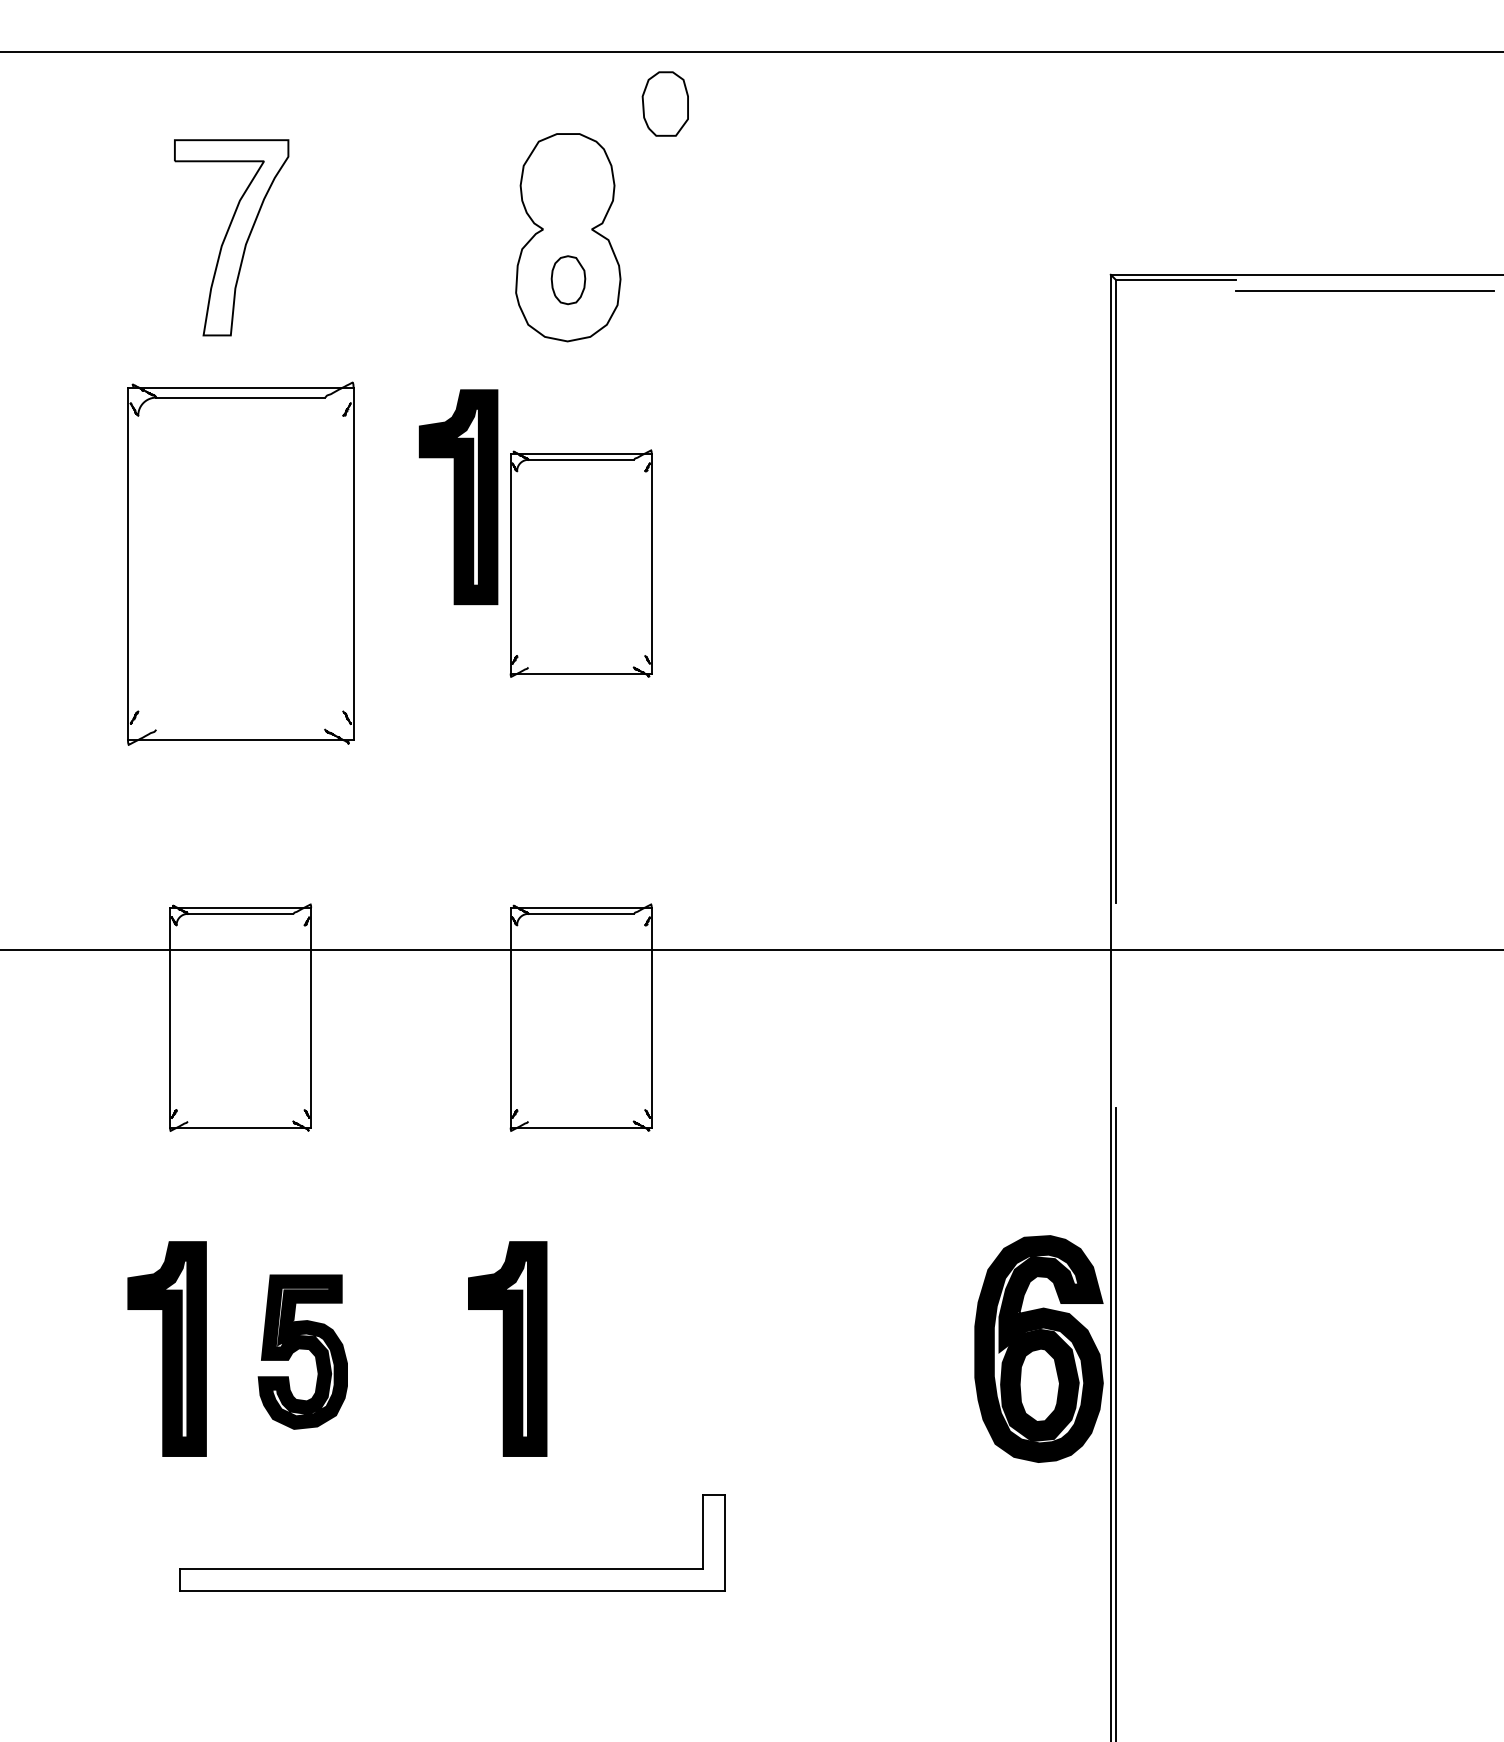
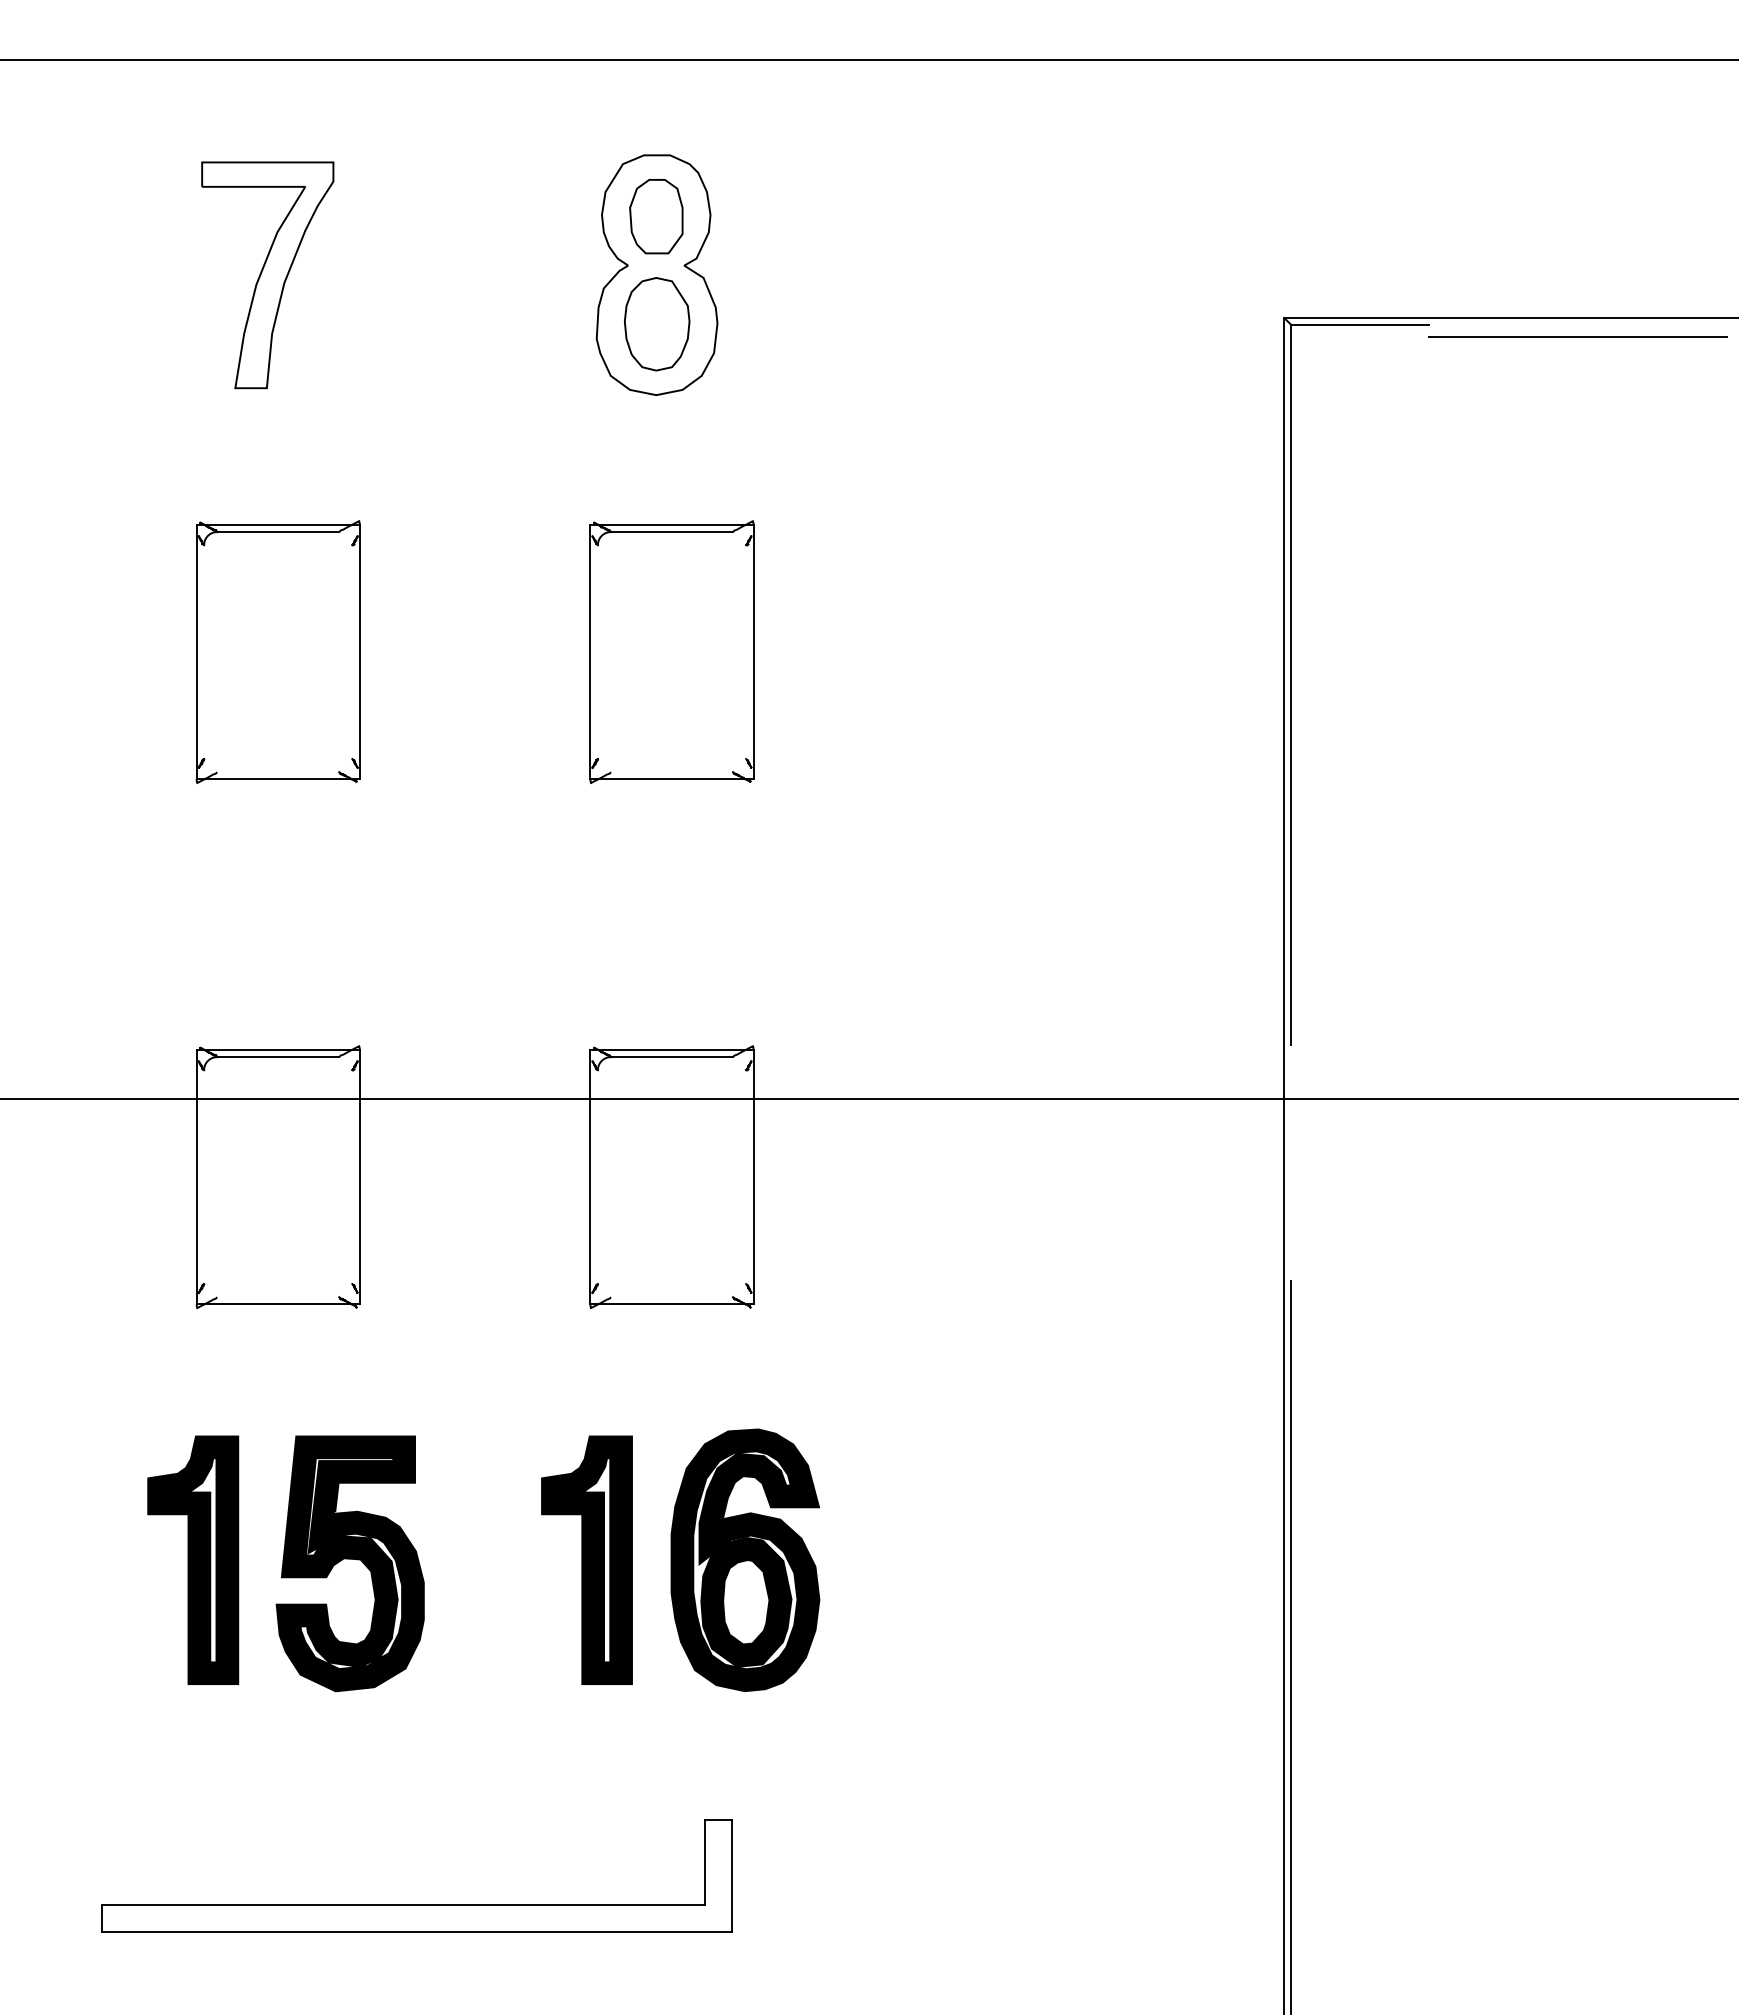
part: (665, 103) -> (656, 216), moved
part: (568, 280) -> (657, 324), size x1.67
part: (458, 496) -> (530, 574), removed
part: (240, 563) -> (277, 651), size x0.62
part: (1039, 1348) -> (745, 1559), moved
part: (302, 1351) -> (349, 1563), size x1.43
part: (452, 1568) -> (416, 1904), moved

